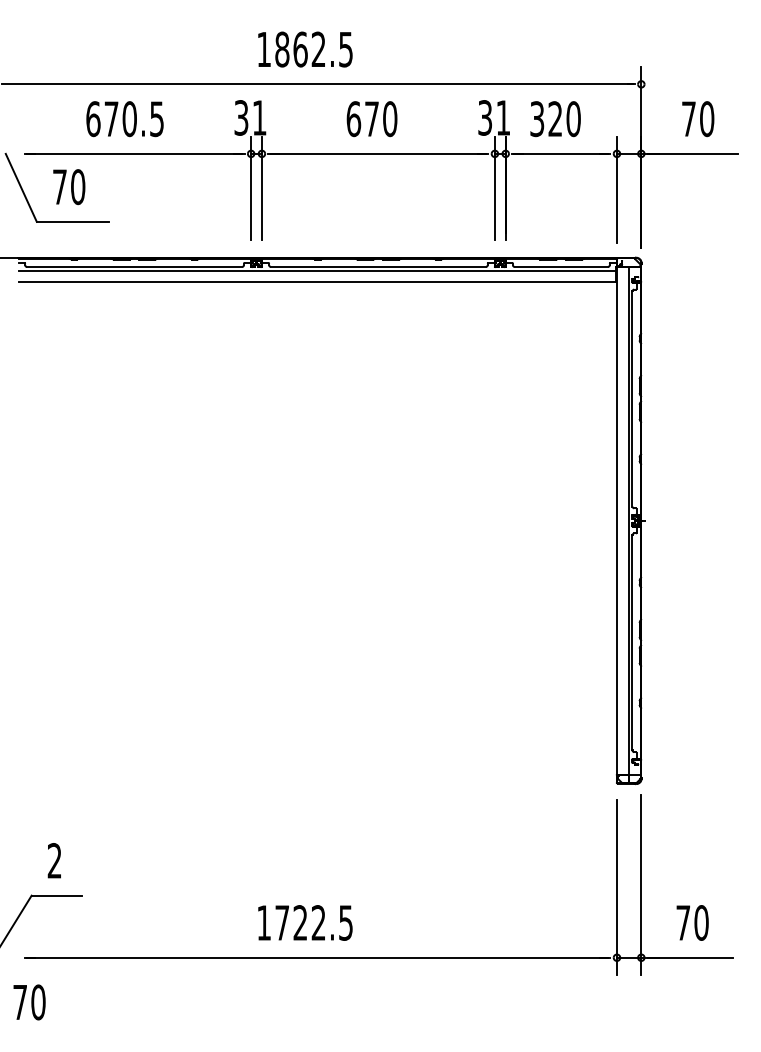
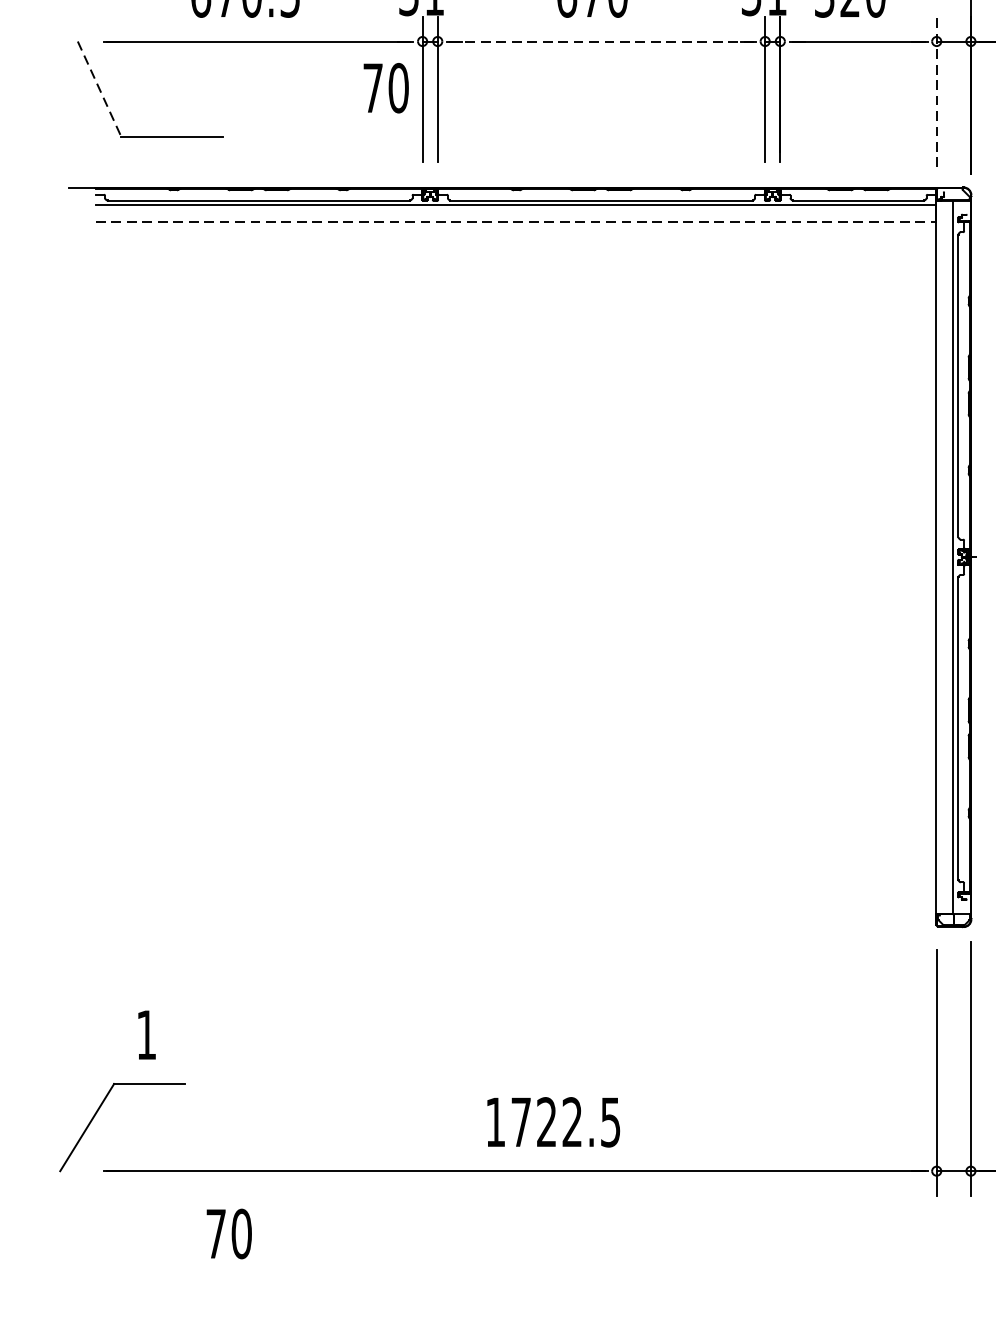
line: (378, 153) -> (601, 40), solid -> dashed
text: (69, 187) -> (386, 88), moved
line: (21, 188) -> (99, 90), solid -> dashed
line: (616, 189) -> (936, 91), solid -> dashed
line: (317, 282) -> (515, 222), solid -> dashed
text: (54, 860) -> (146, 1034), 2 -> 1
text: (305, 922) -> (553, 1121), moved
text: (29, 1002) -> (229, 1234), moved

